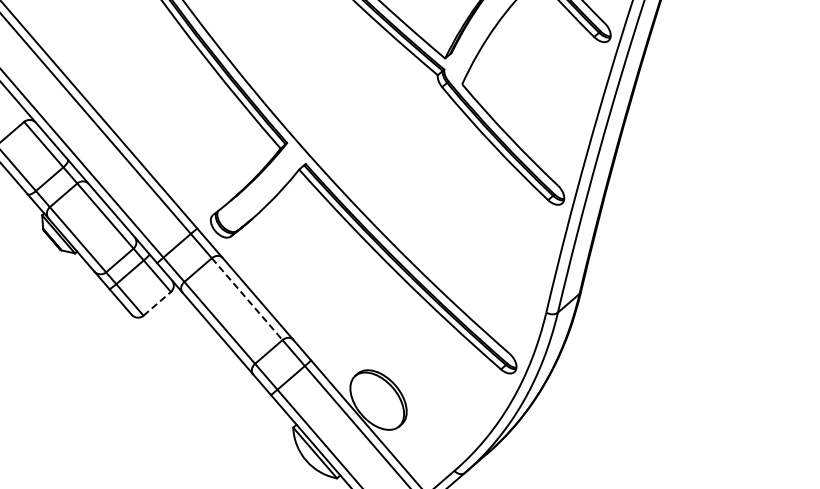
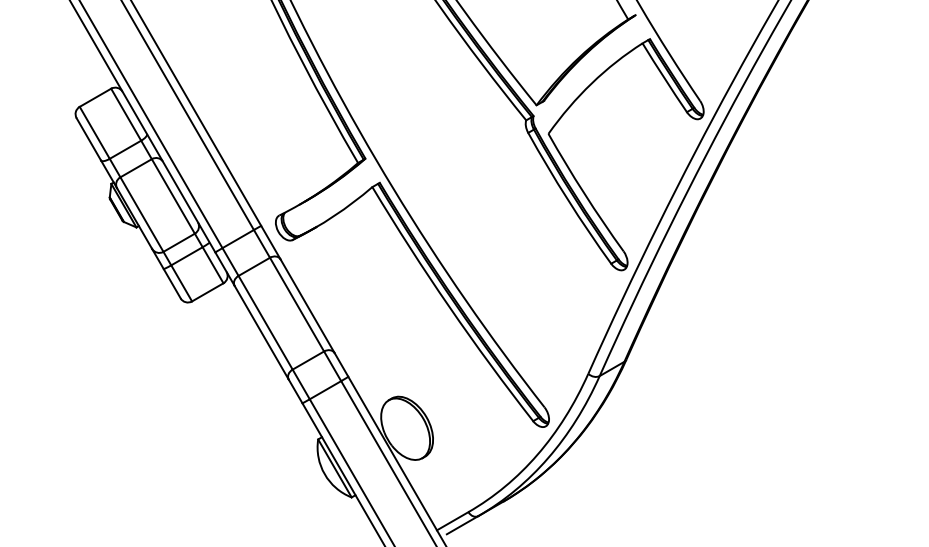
line: (247, 299) -> (297, 305), dashed -> solid
line: (157, 303) -> (208, 292), dashed -> solid

